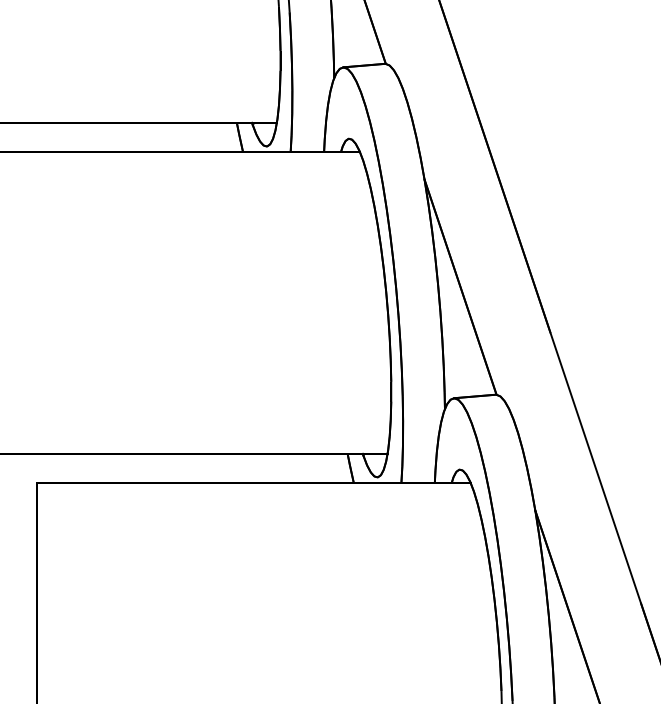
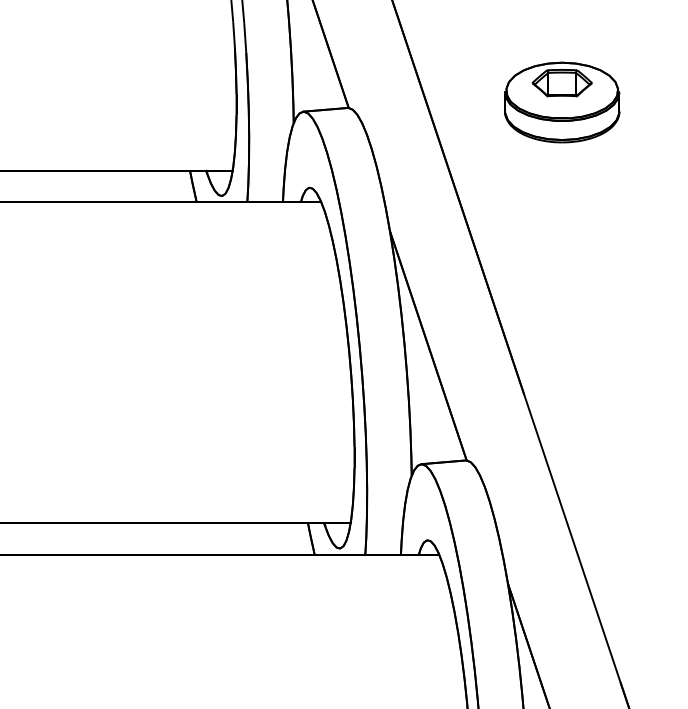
part: (585, 58) -> (561, 102), added

